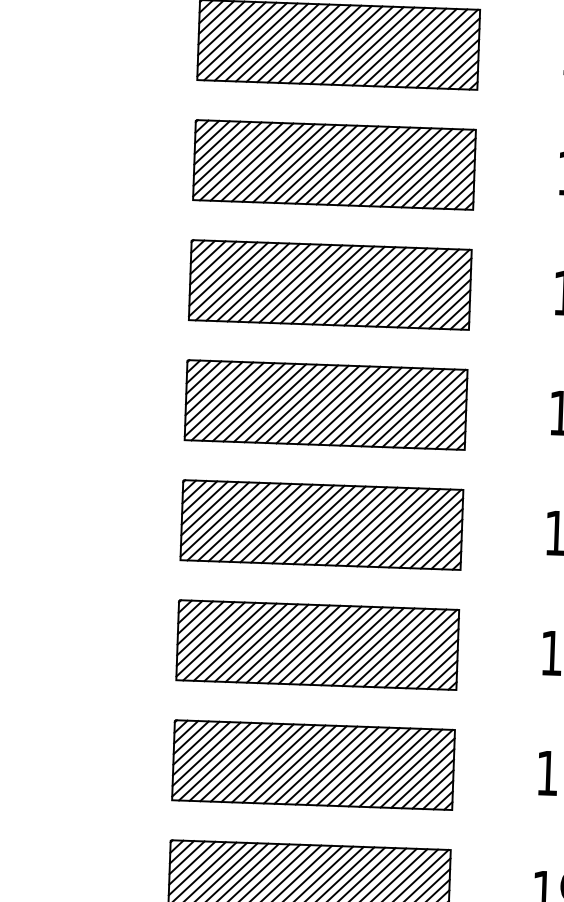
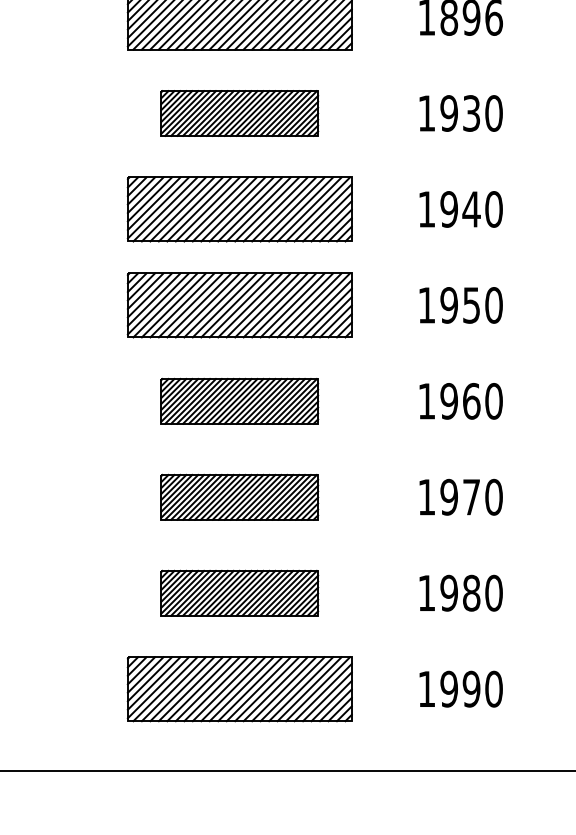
part: (334, 164) -> (239, 113), size x0.7
part: (321, 525) -> (239, 401), size x0.7
part: (317, 645) -> (239, 497), size x0.7
part: (313, 765) -> (239, 593), size x0.7

